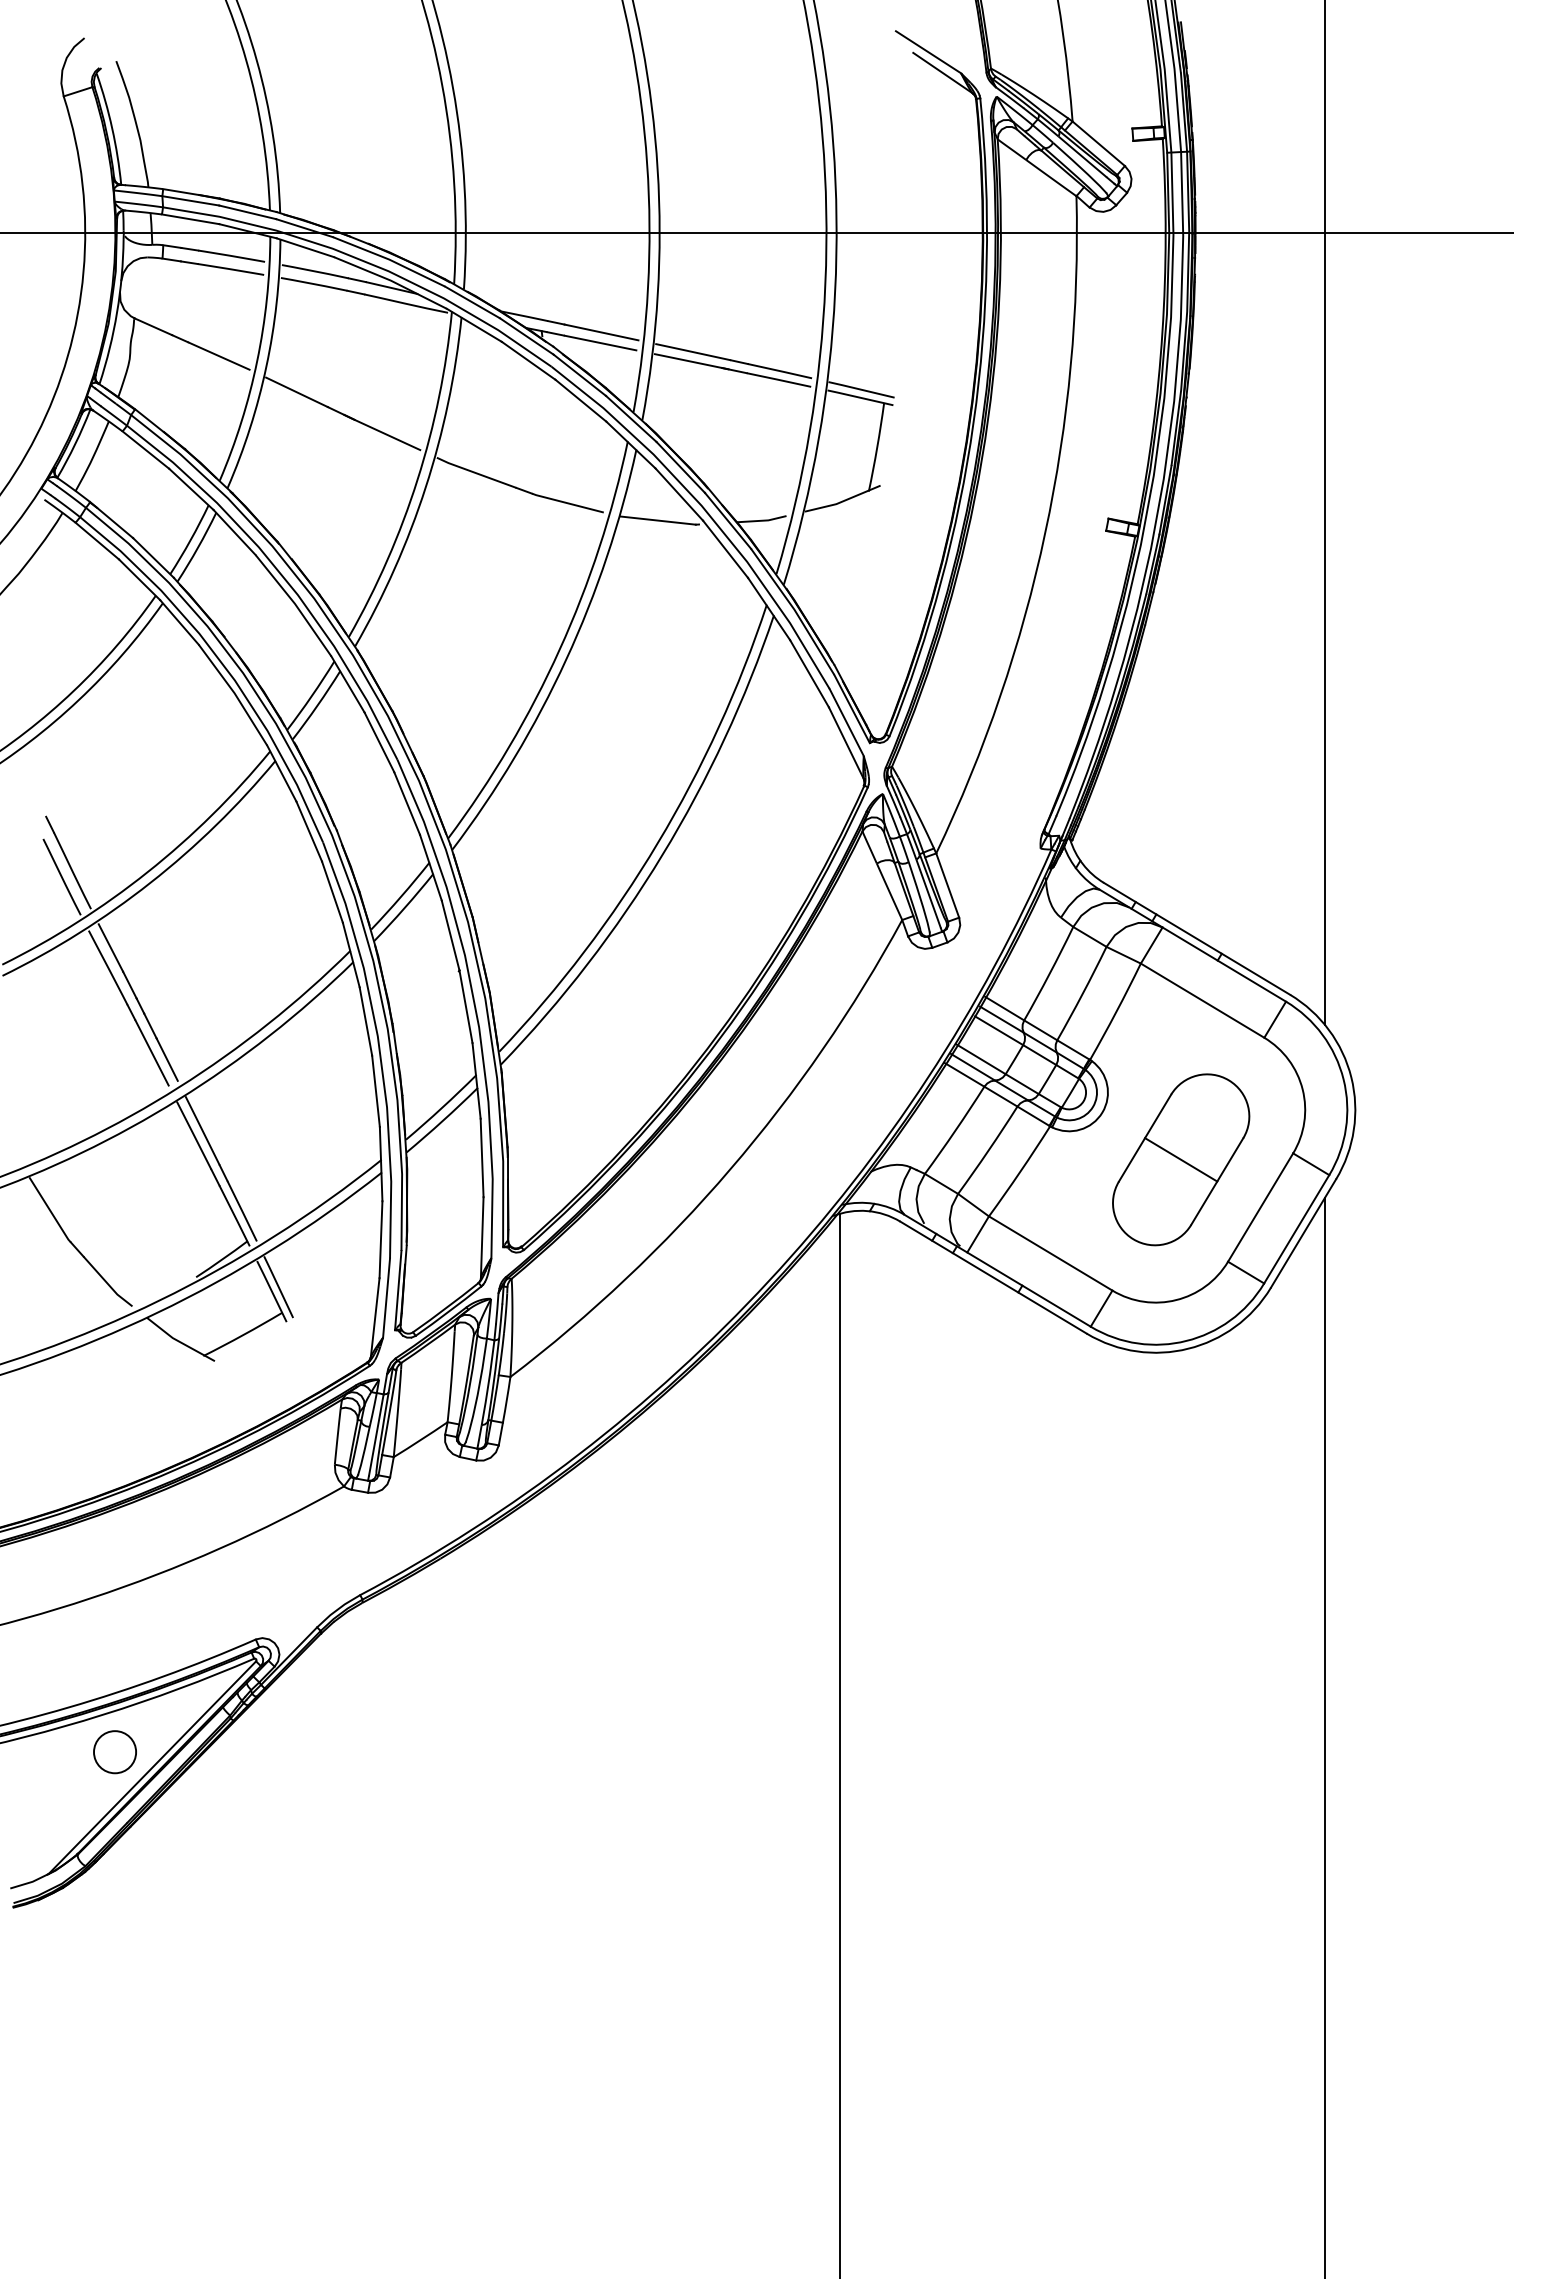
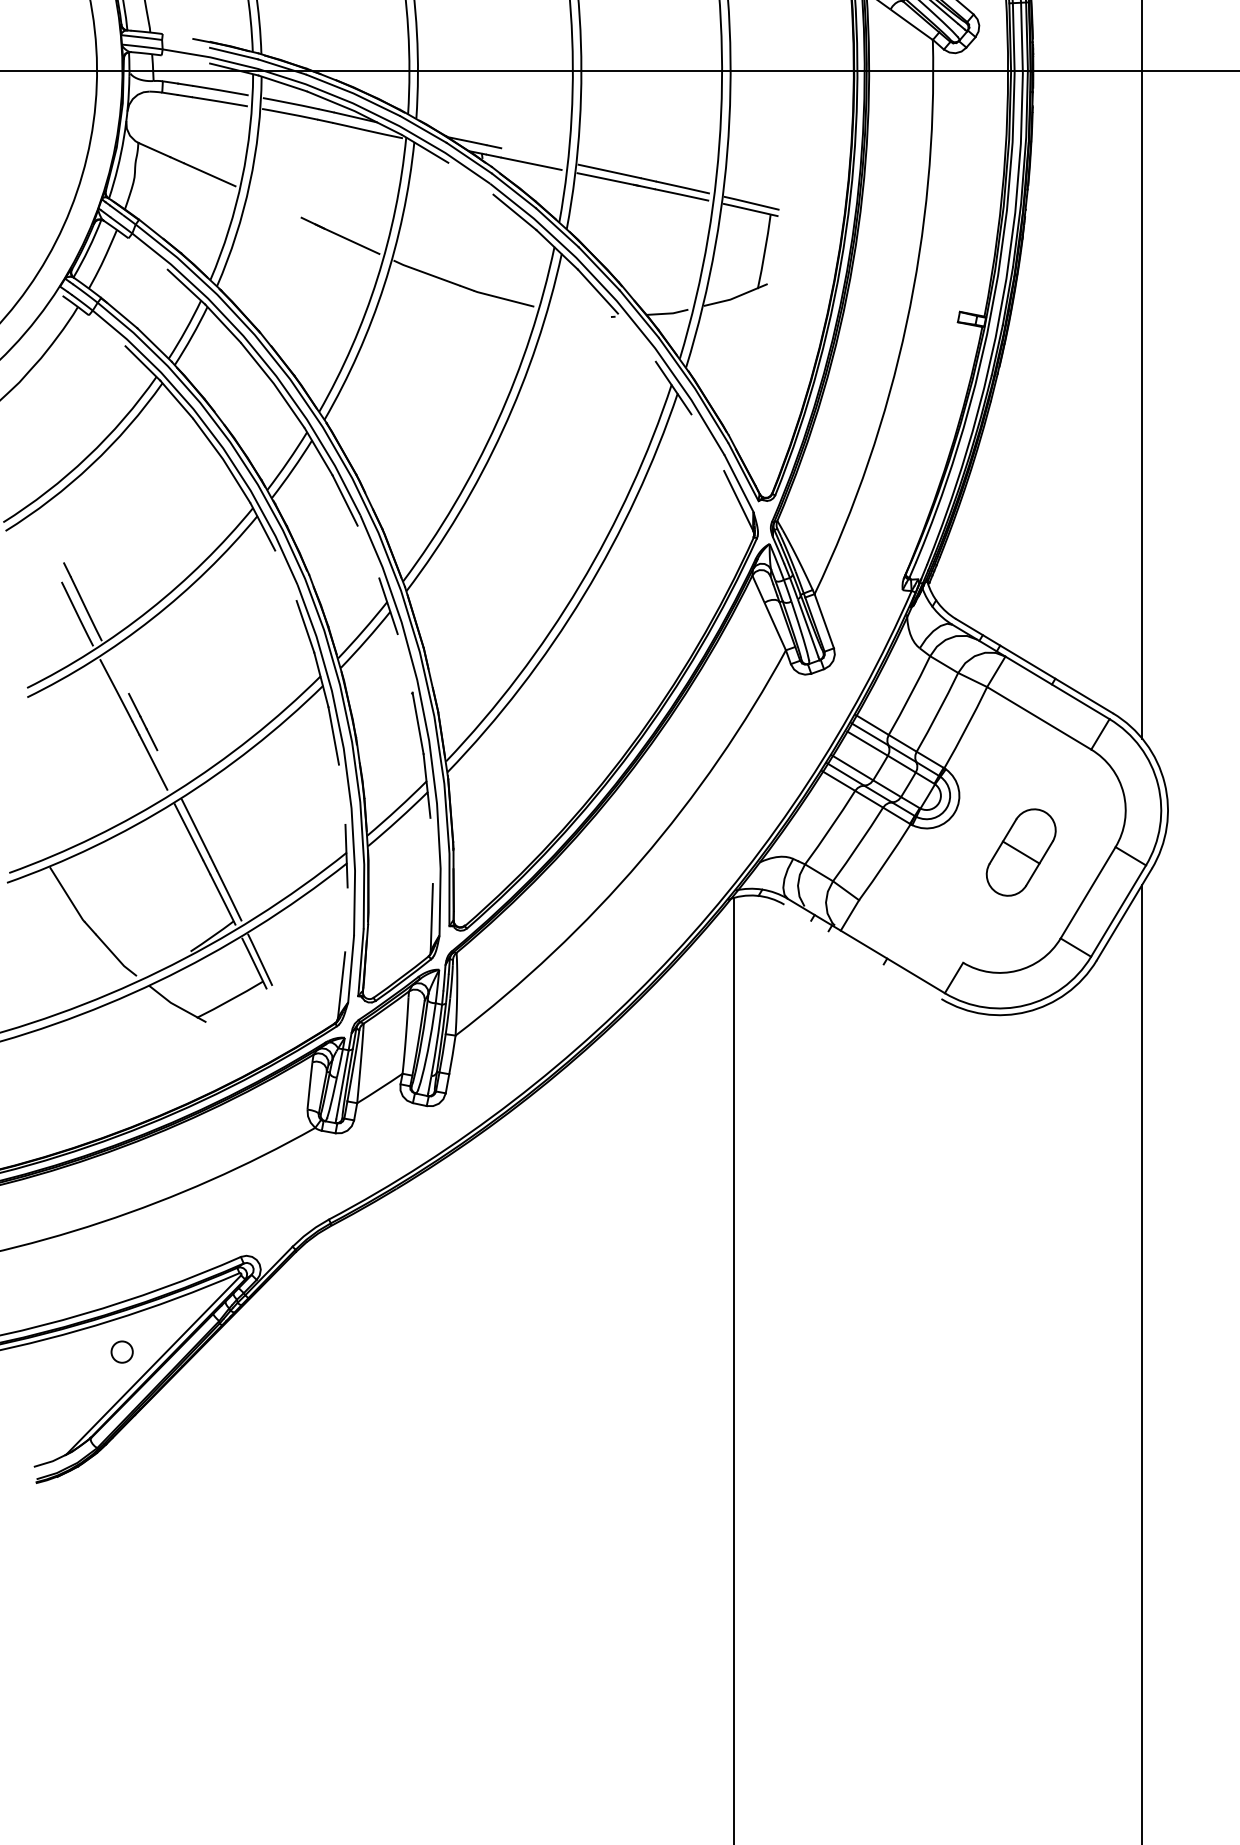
line: (191, 193) -> (186, 37), removed
line: (190, 200) -> (185, 43), removed
line: (190, 219) -> (185, 59), removed
line: (601, 332) -> (532, 154), removed
line: (528, 360) -> (470, 178), removed
line: (296, 392) -> (275, 205), removed
line: (145, 449) -> (147, 253), removed
line: (657, 520) -> (579, 313), removed
line: (97, 540) -> (107, 330), removed
line: (725, 548) -> (636, 337), removed
line: (809, 673) -> (707, 442), removed
line: (407, 803) -> (368, 552), removed
line: (309, 831) -> (286, 575), removed
line: (450, 935) -> (405, 663), removed
line: (110, 947) -> (118, 673), removed
line: (166, 1059) -> (165, 767), removed
line: (375, 1091) -> (341, 794), removed
line: (481, 1157) -> (431, 850), removed
part: (1181, 1159) -> (1021, 852), size x0.6
line: (380, 1239) -> (346, 919), removed
line: (1050, 1253) -> (910, 931), removed
line: (993, 1277) -> (862, 951), removed
circle: (114, 1752) -> (121, 1352), size x0.6

